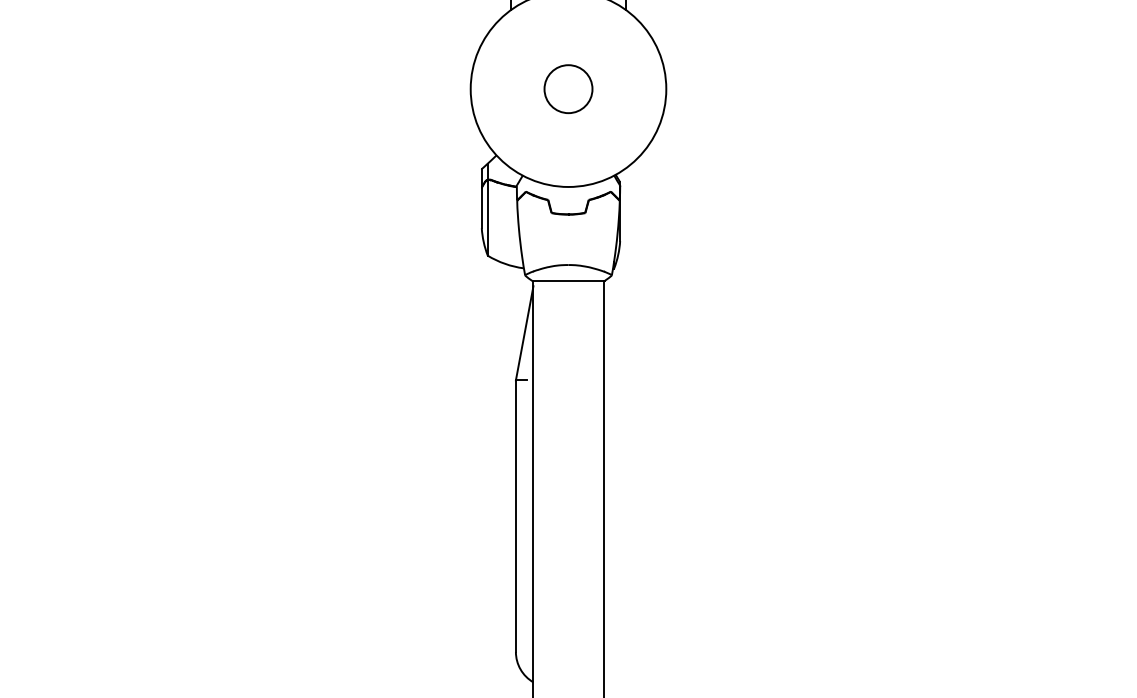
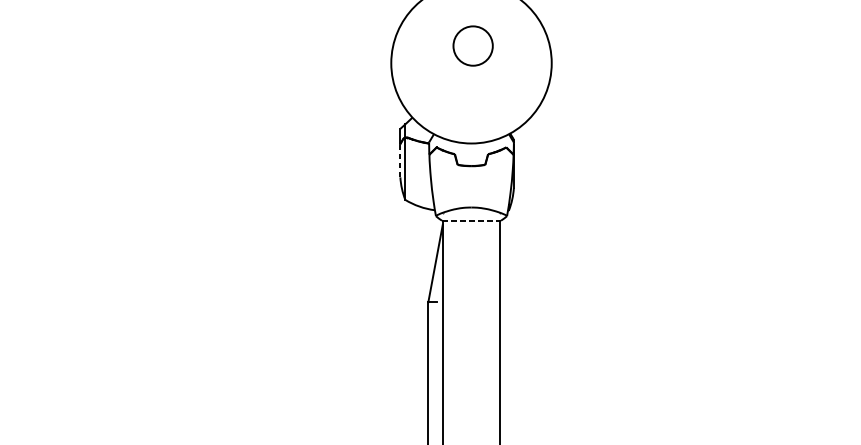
circle: (568, 89) -> (473, 46), moved
line: (481, 207) -> (400, 160), solid -> dashed
line: (568, 281) -> (471, 221), solid -> dashed

